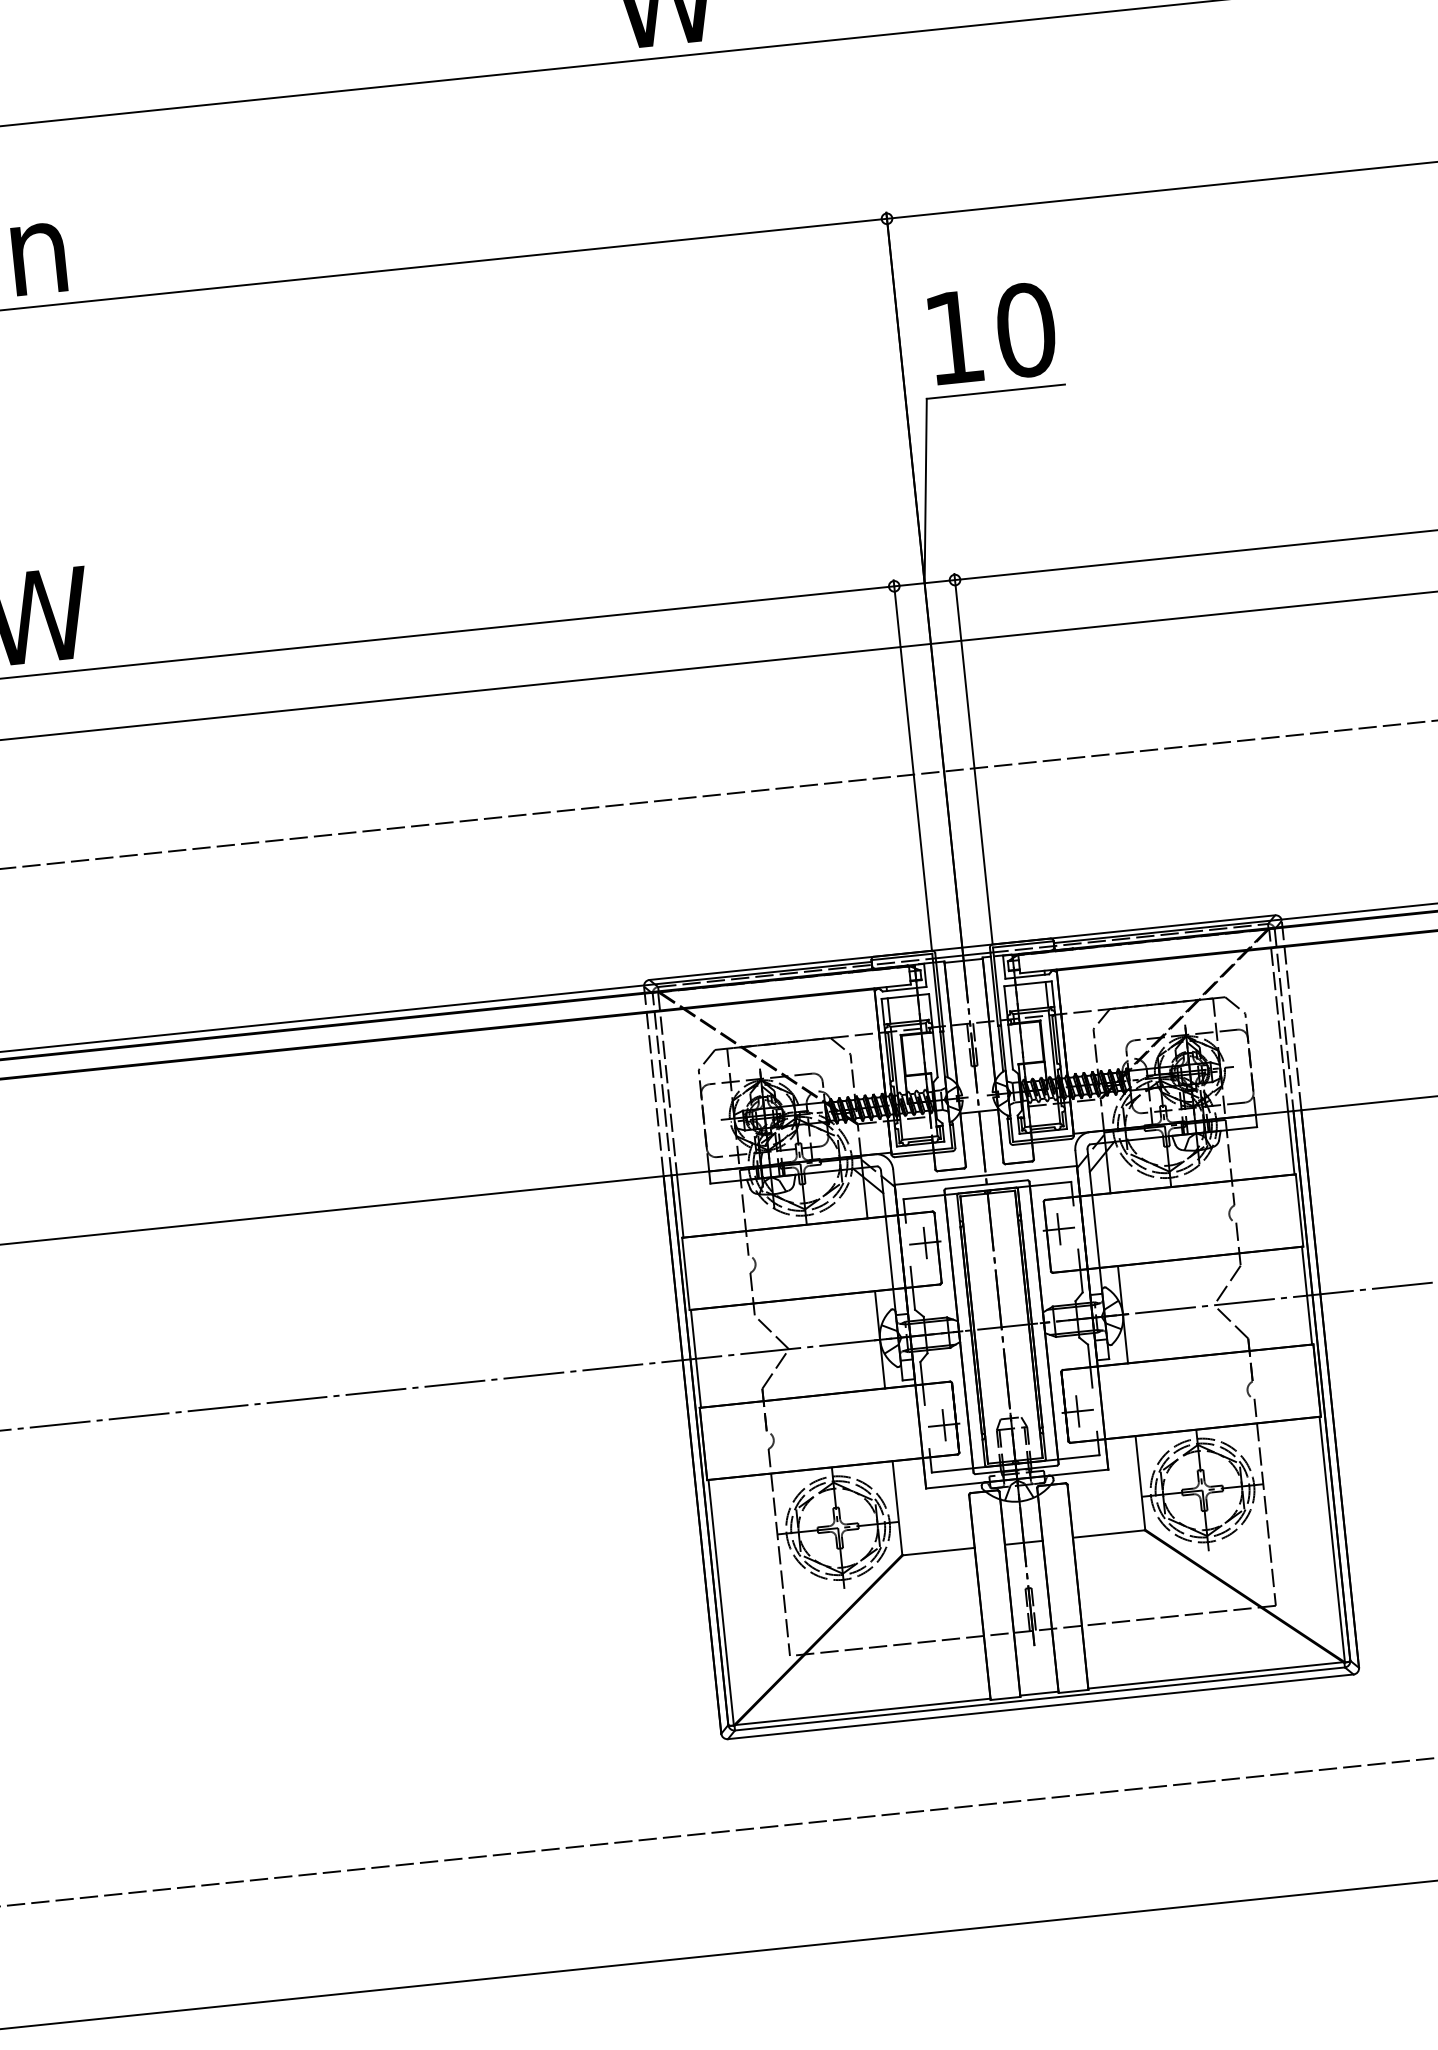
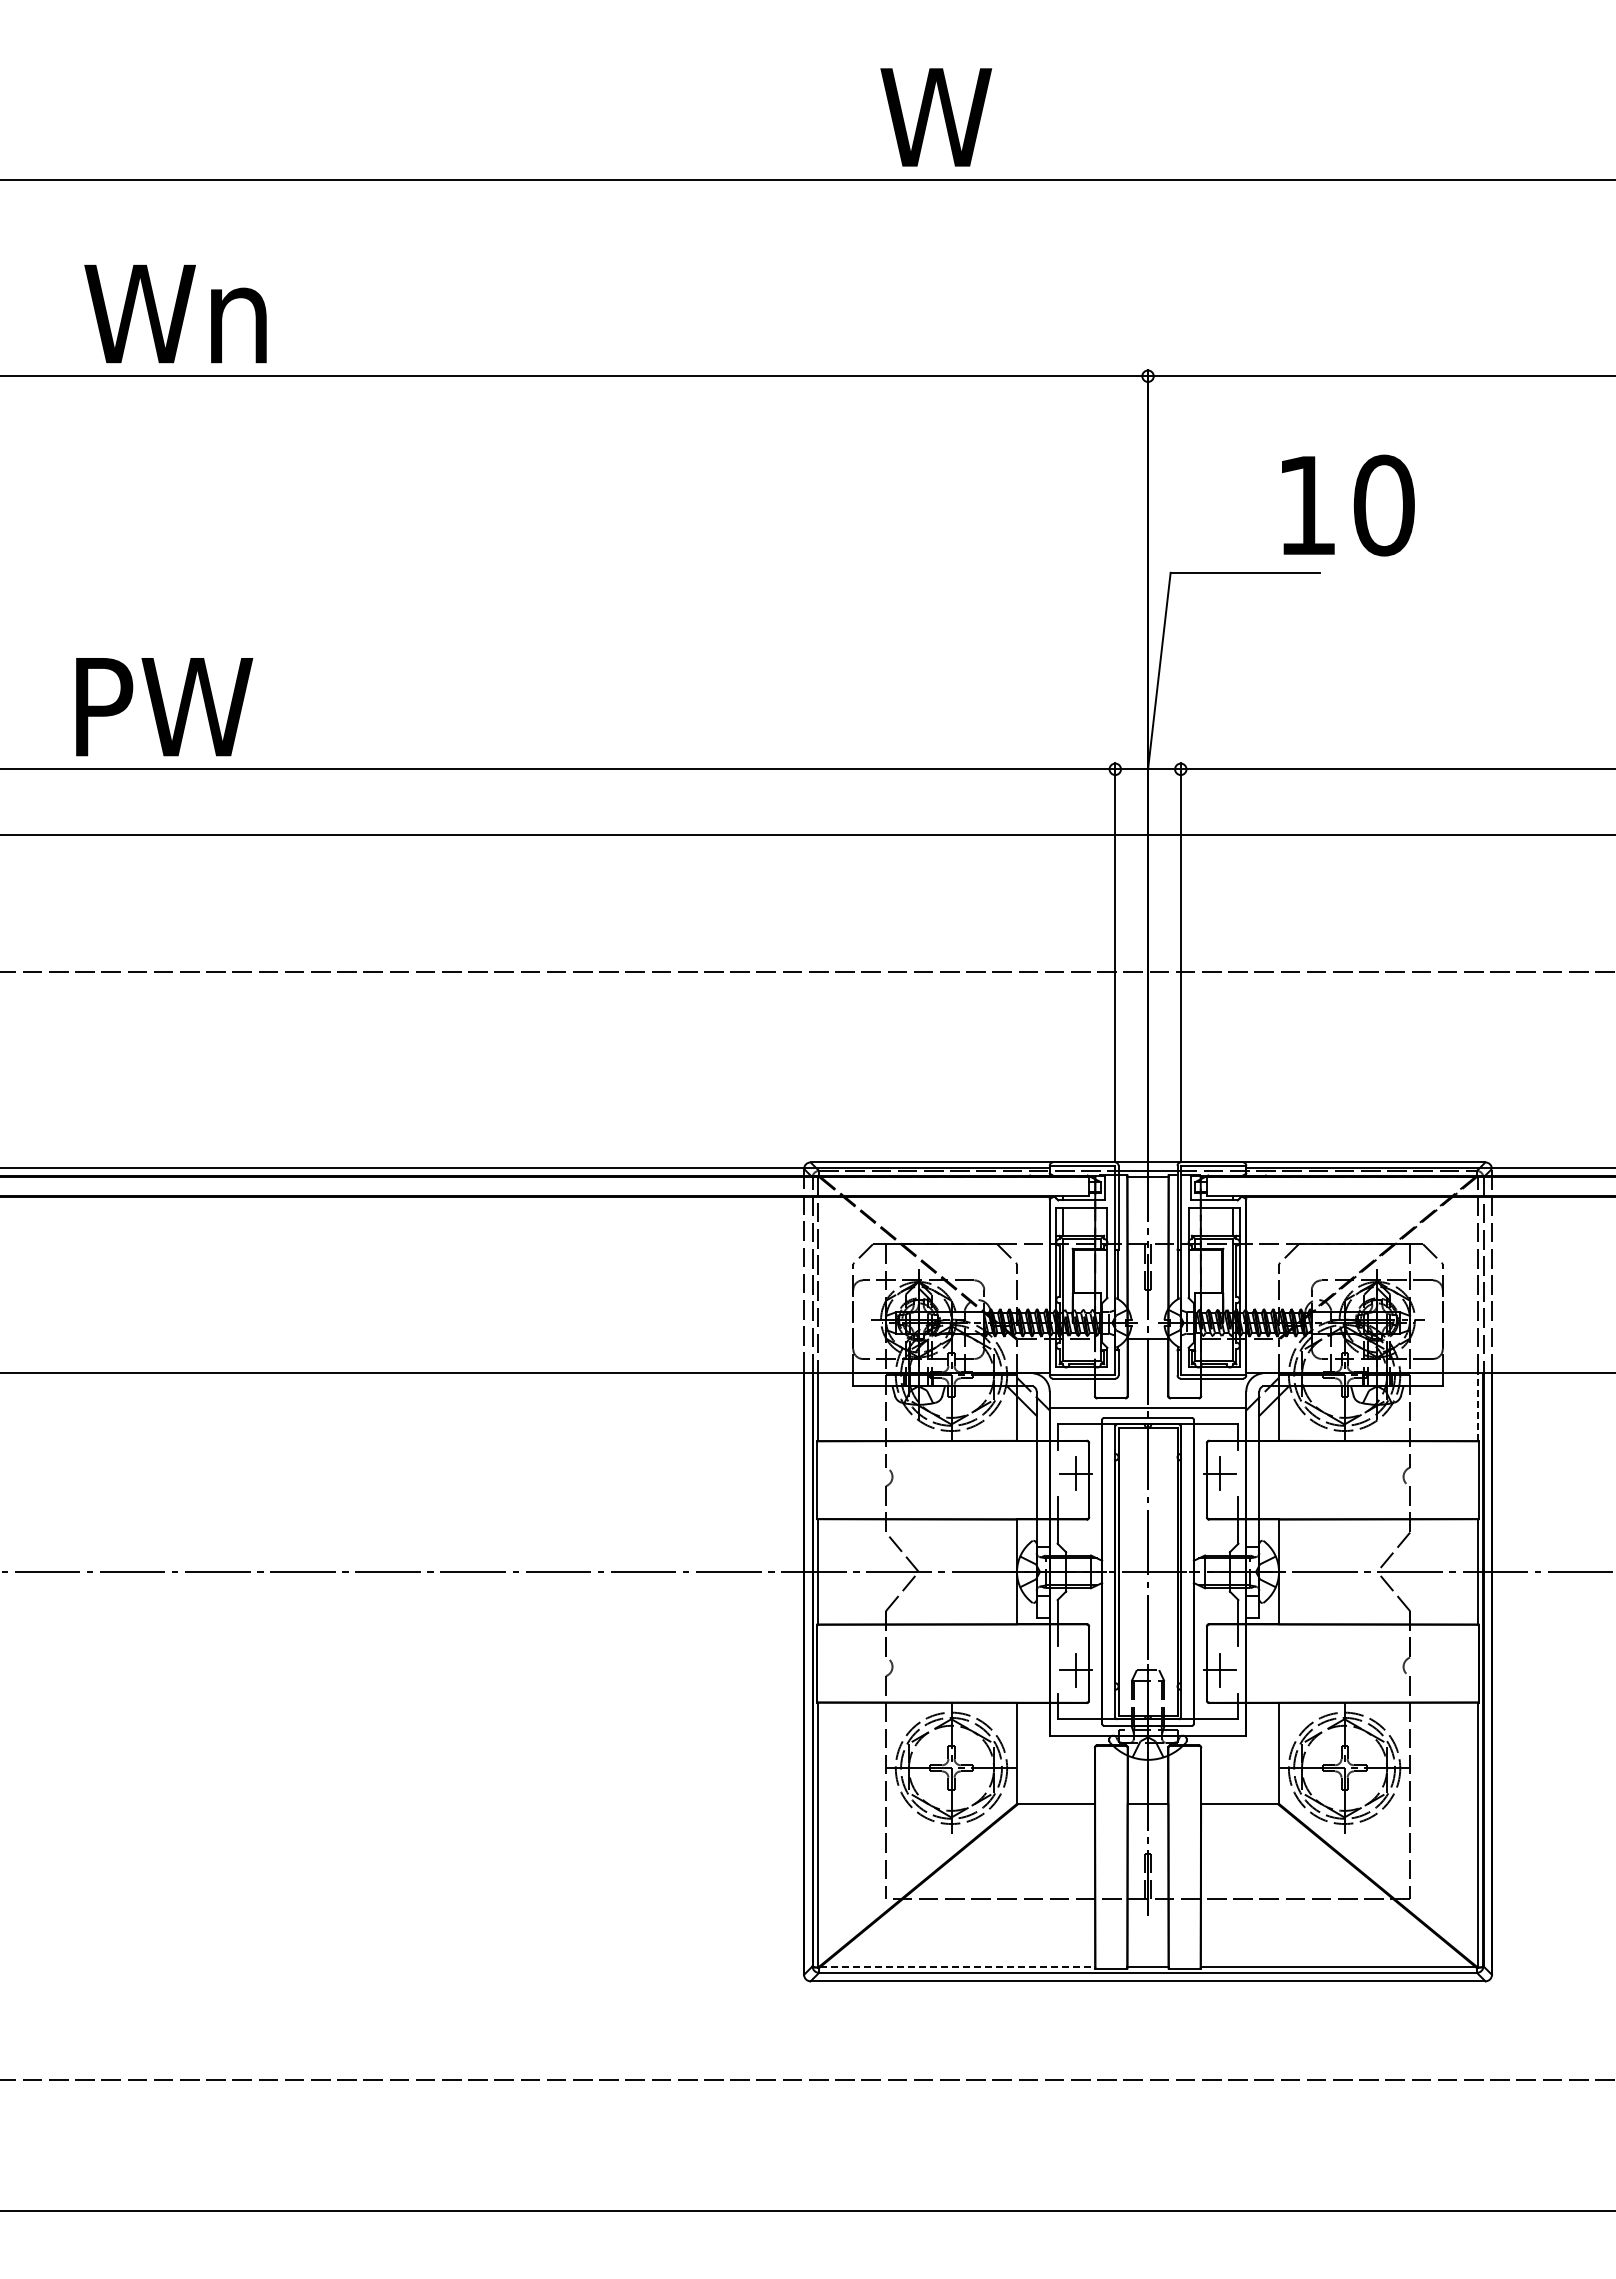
text: (992, 333) -> (1348, 505), moved
line: (1291, 1143) -> (1477, 1407), solid -> dashed
line: (862, 1712) -> (957, 1967), solid -> dashed

